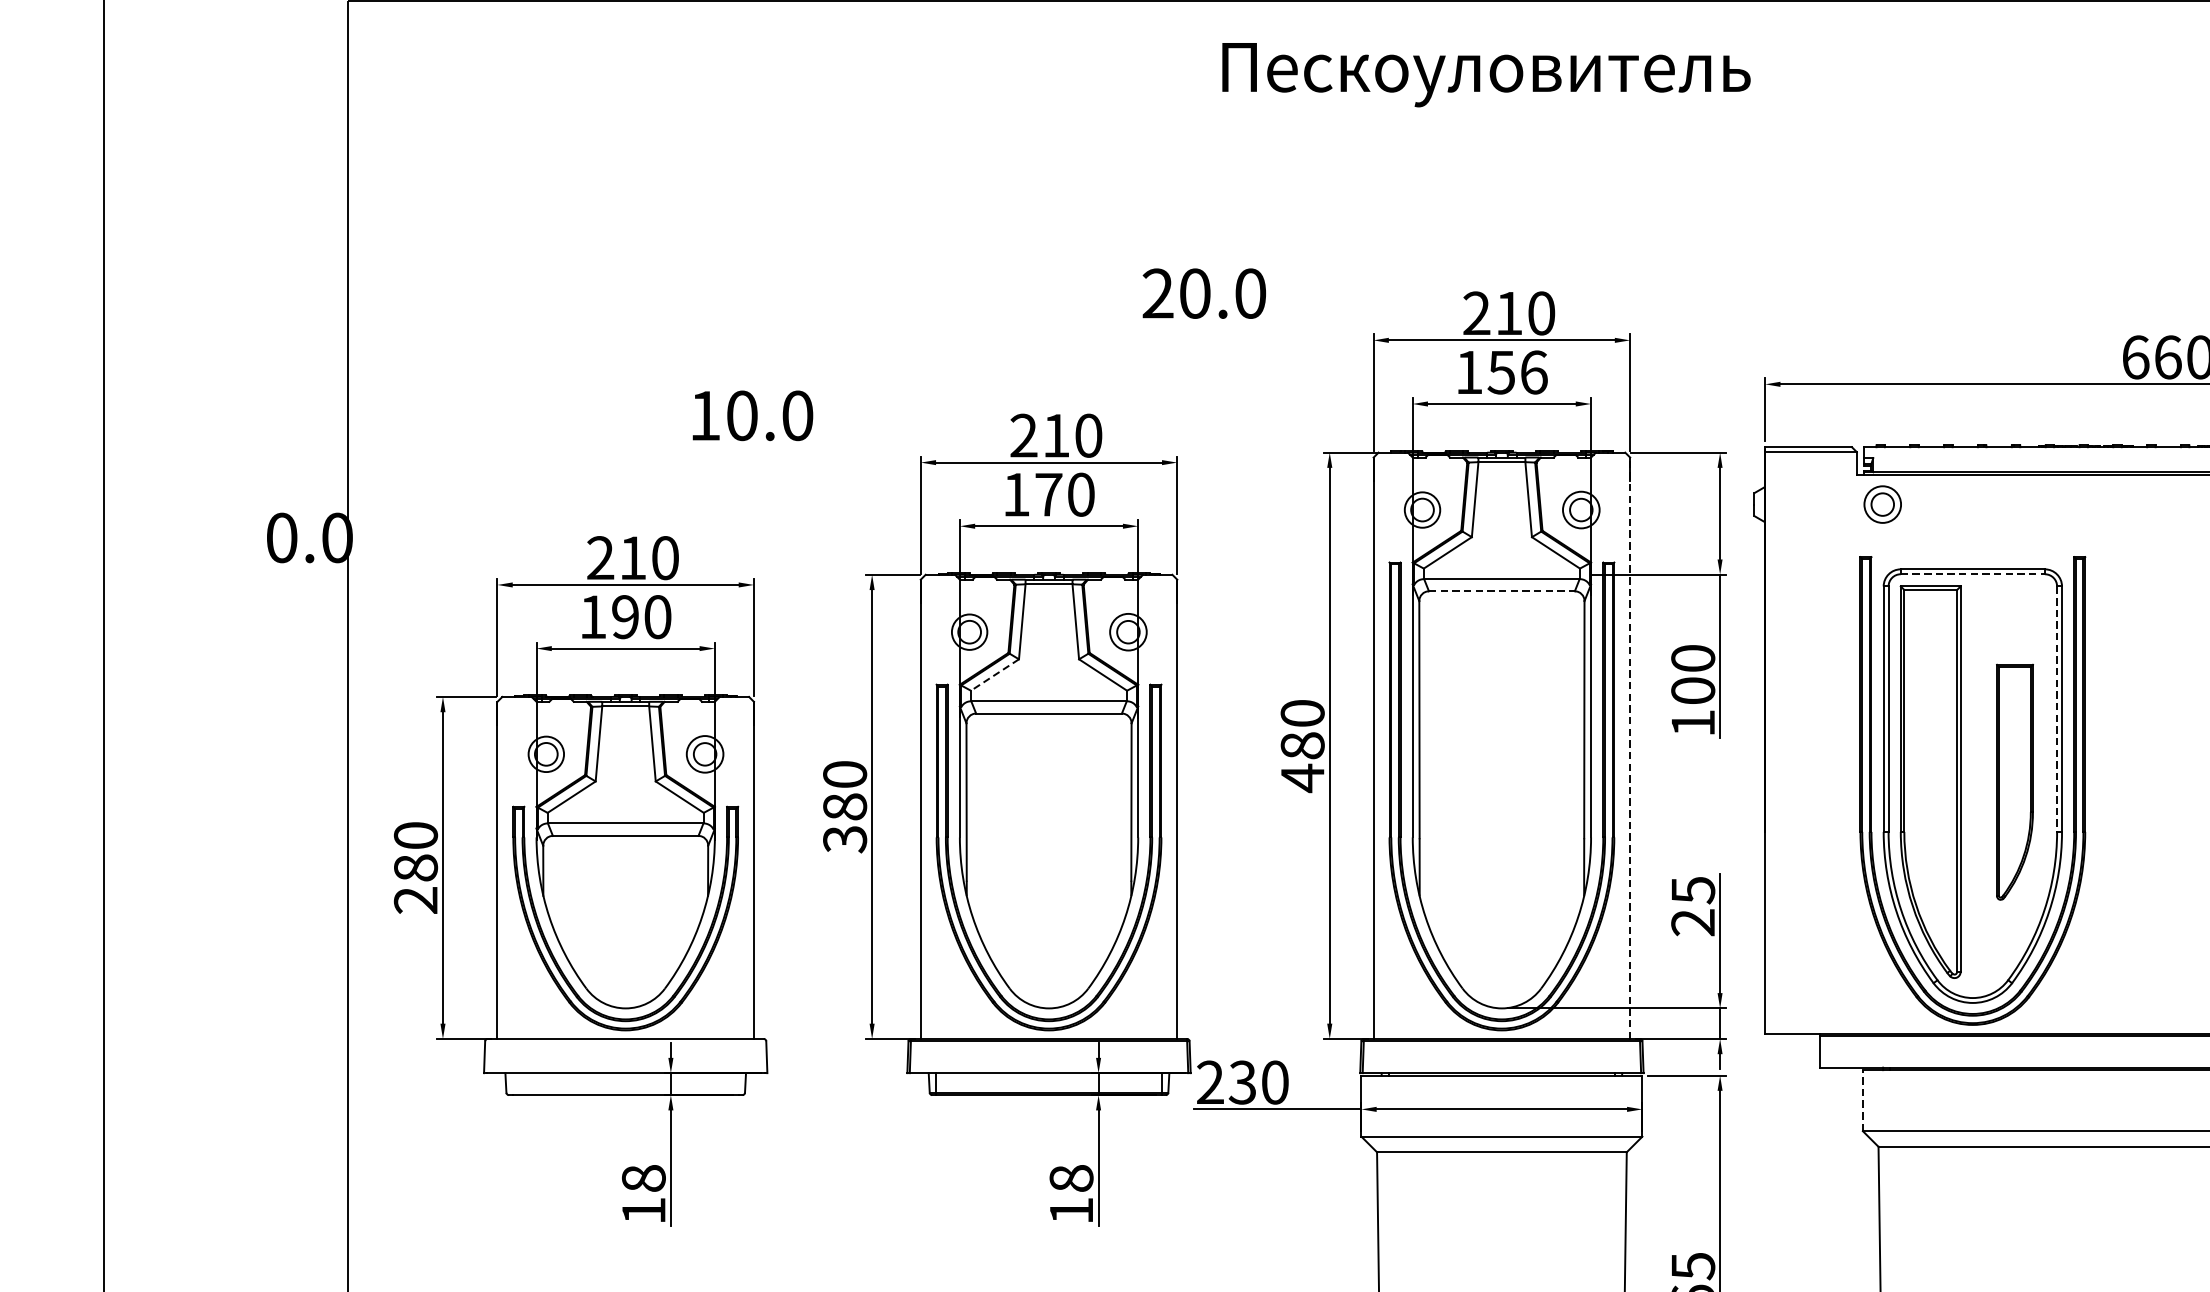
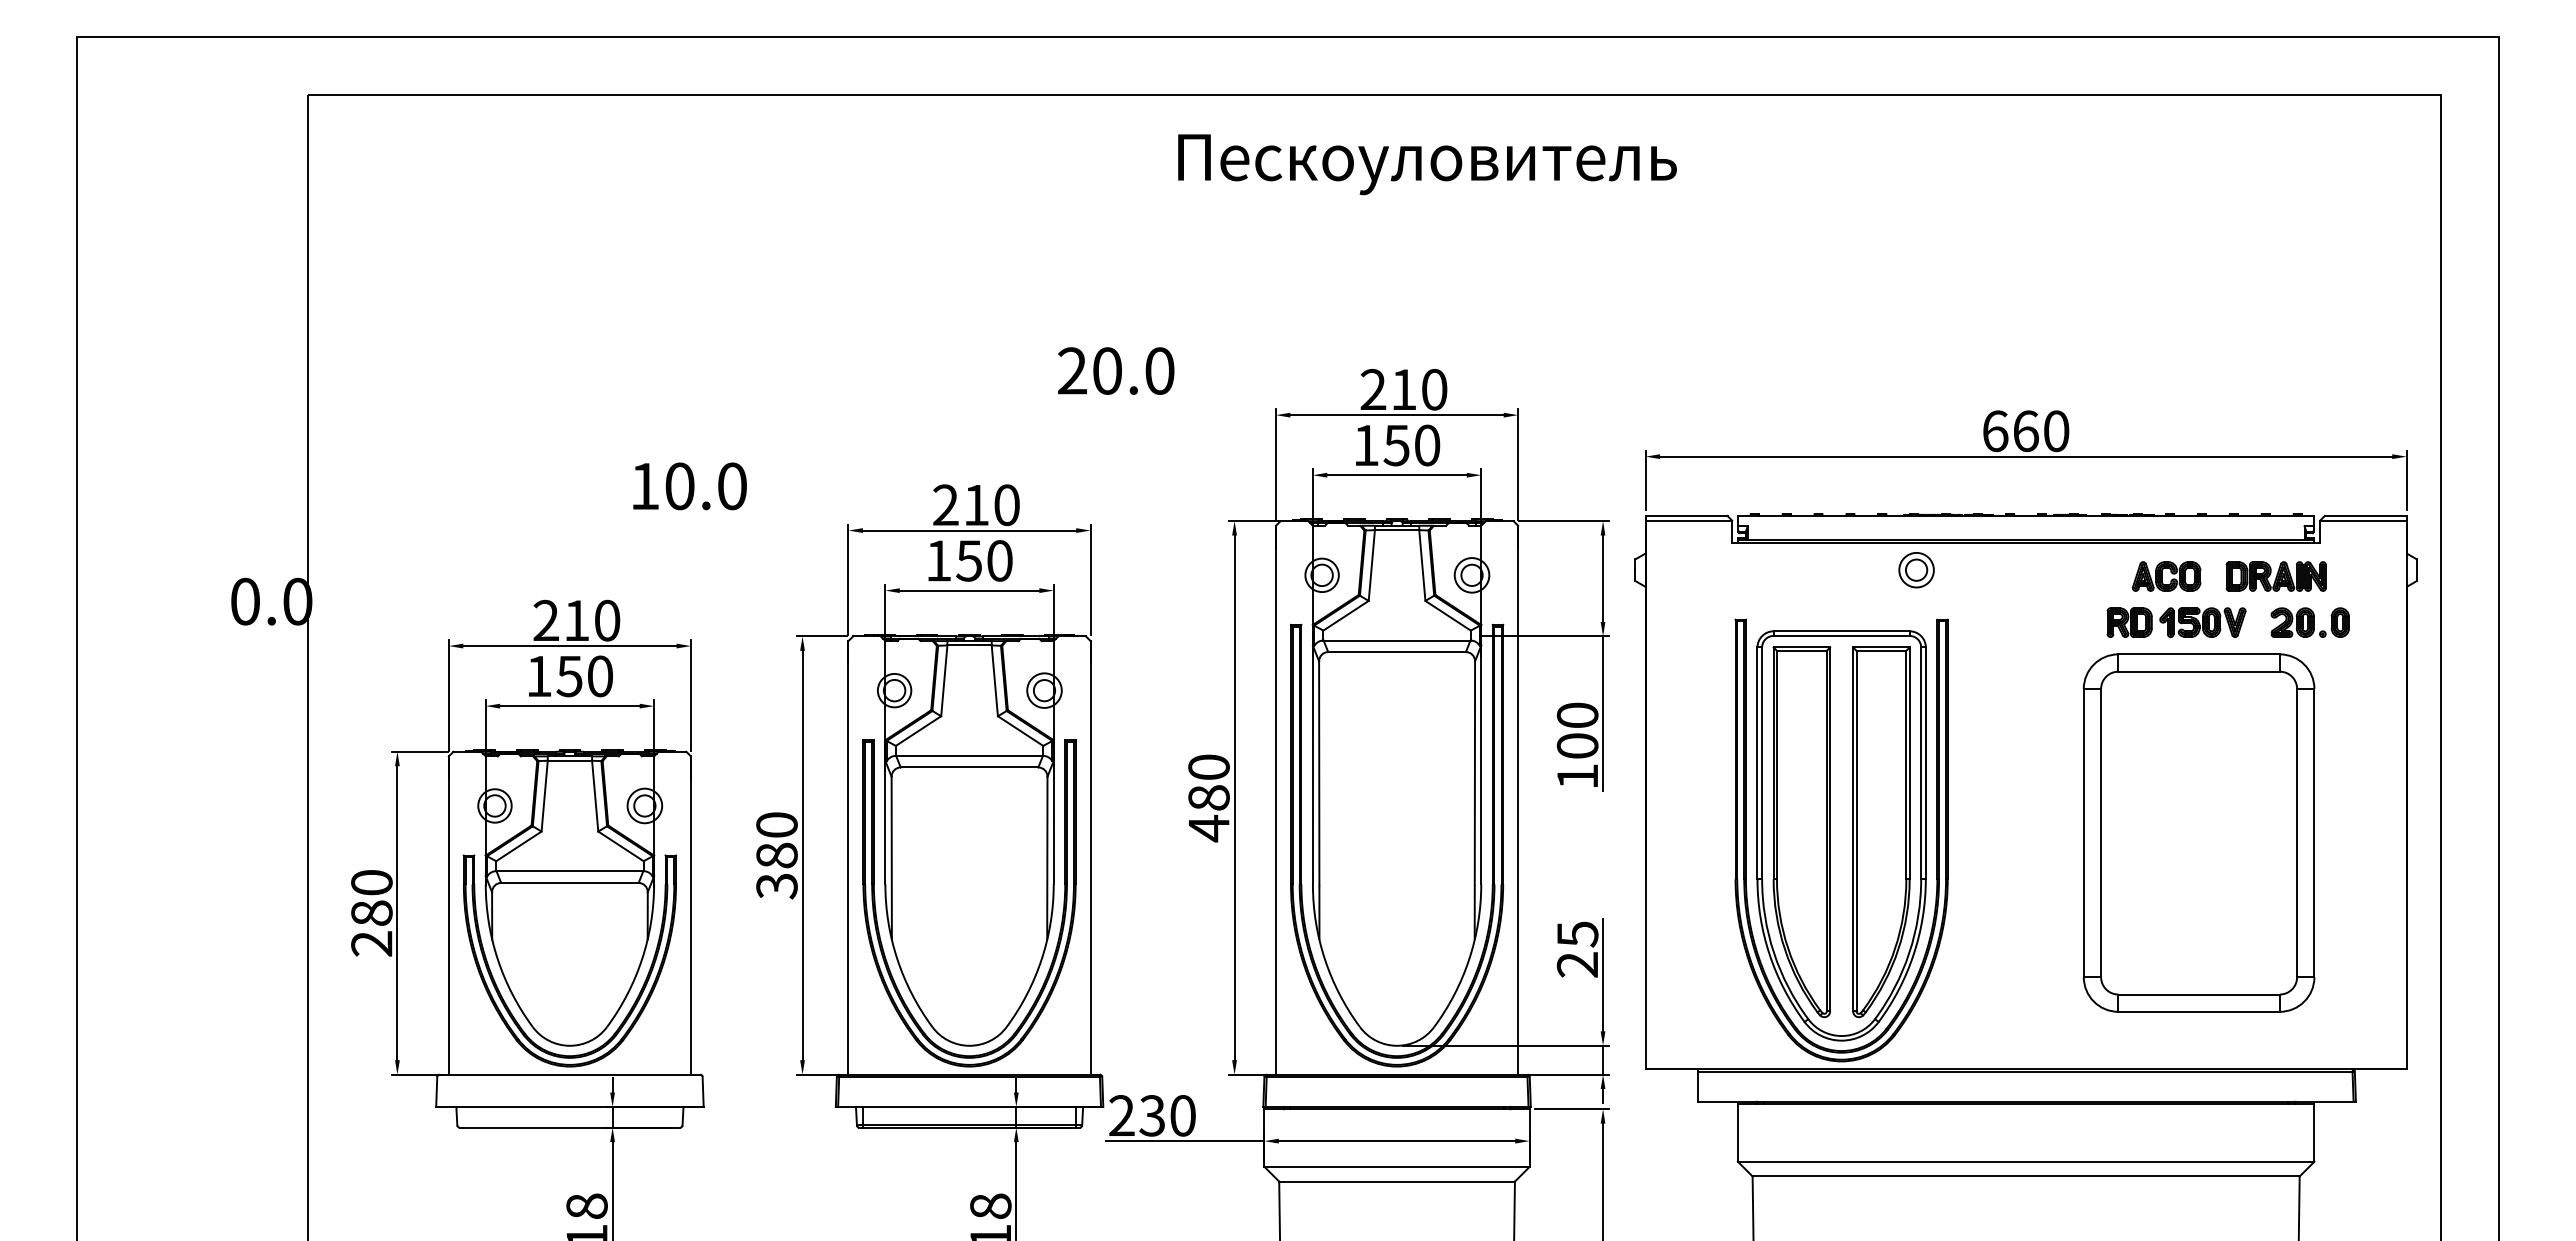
text: (1486, 74) -> (1427, 164), moved
text: (1534, 372) -> (1427, 445), 156 -> 150
text: (1048, 494) -> (969, 560), 170 -> 150
part: (1882, 504) -> (1916, 570), moved
line: (1973, 573) -> (1842, 635), dashed -> solid
line: (1502, 591) -> (1397, 652), dashed -> solid
text: (625, 617) -> (569, 676), 190 -> 150
line: (994, 675) -> (918, 731), dashed -> solid
line: (2057, 709) -> (1921, 763), dashed -> solid
line: (1630, 747) -> (1518, 799), dashed -> solid
part: (2015, 782) -> (1881, 832), size x1.67
line: (1862, 1100) -> (1737, 1132), dashed -> solid

